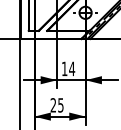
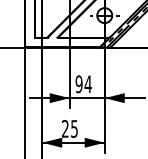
text: (64, 68) -> (78, 83), 14 -> 94

